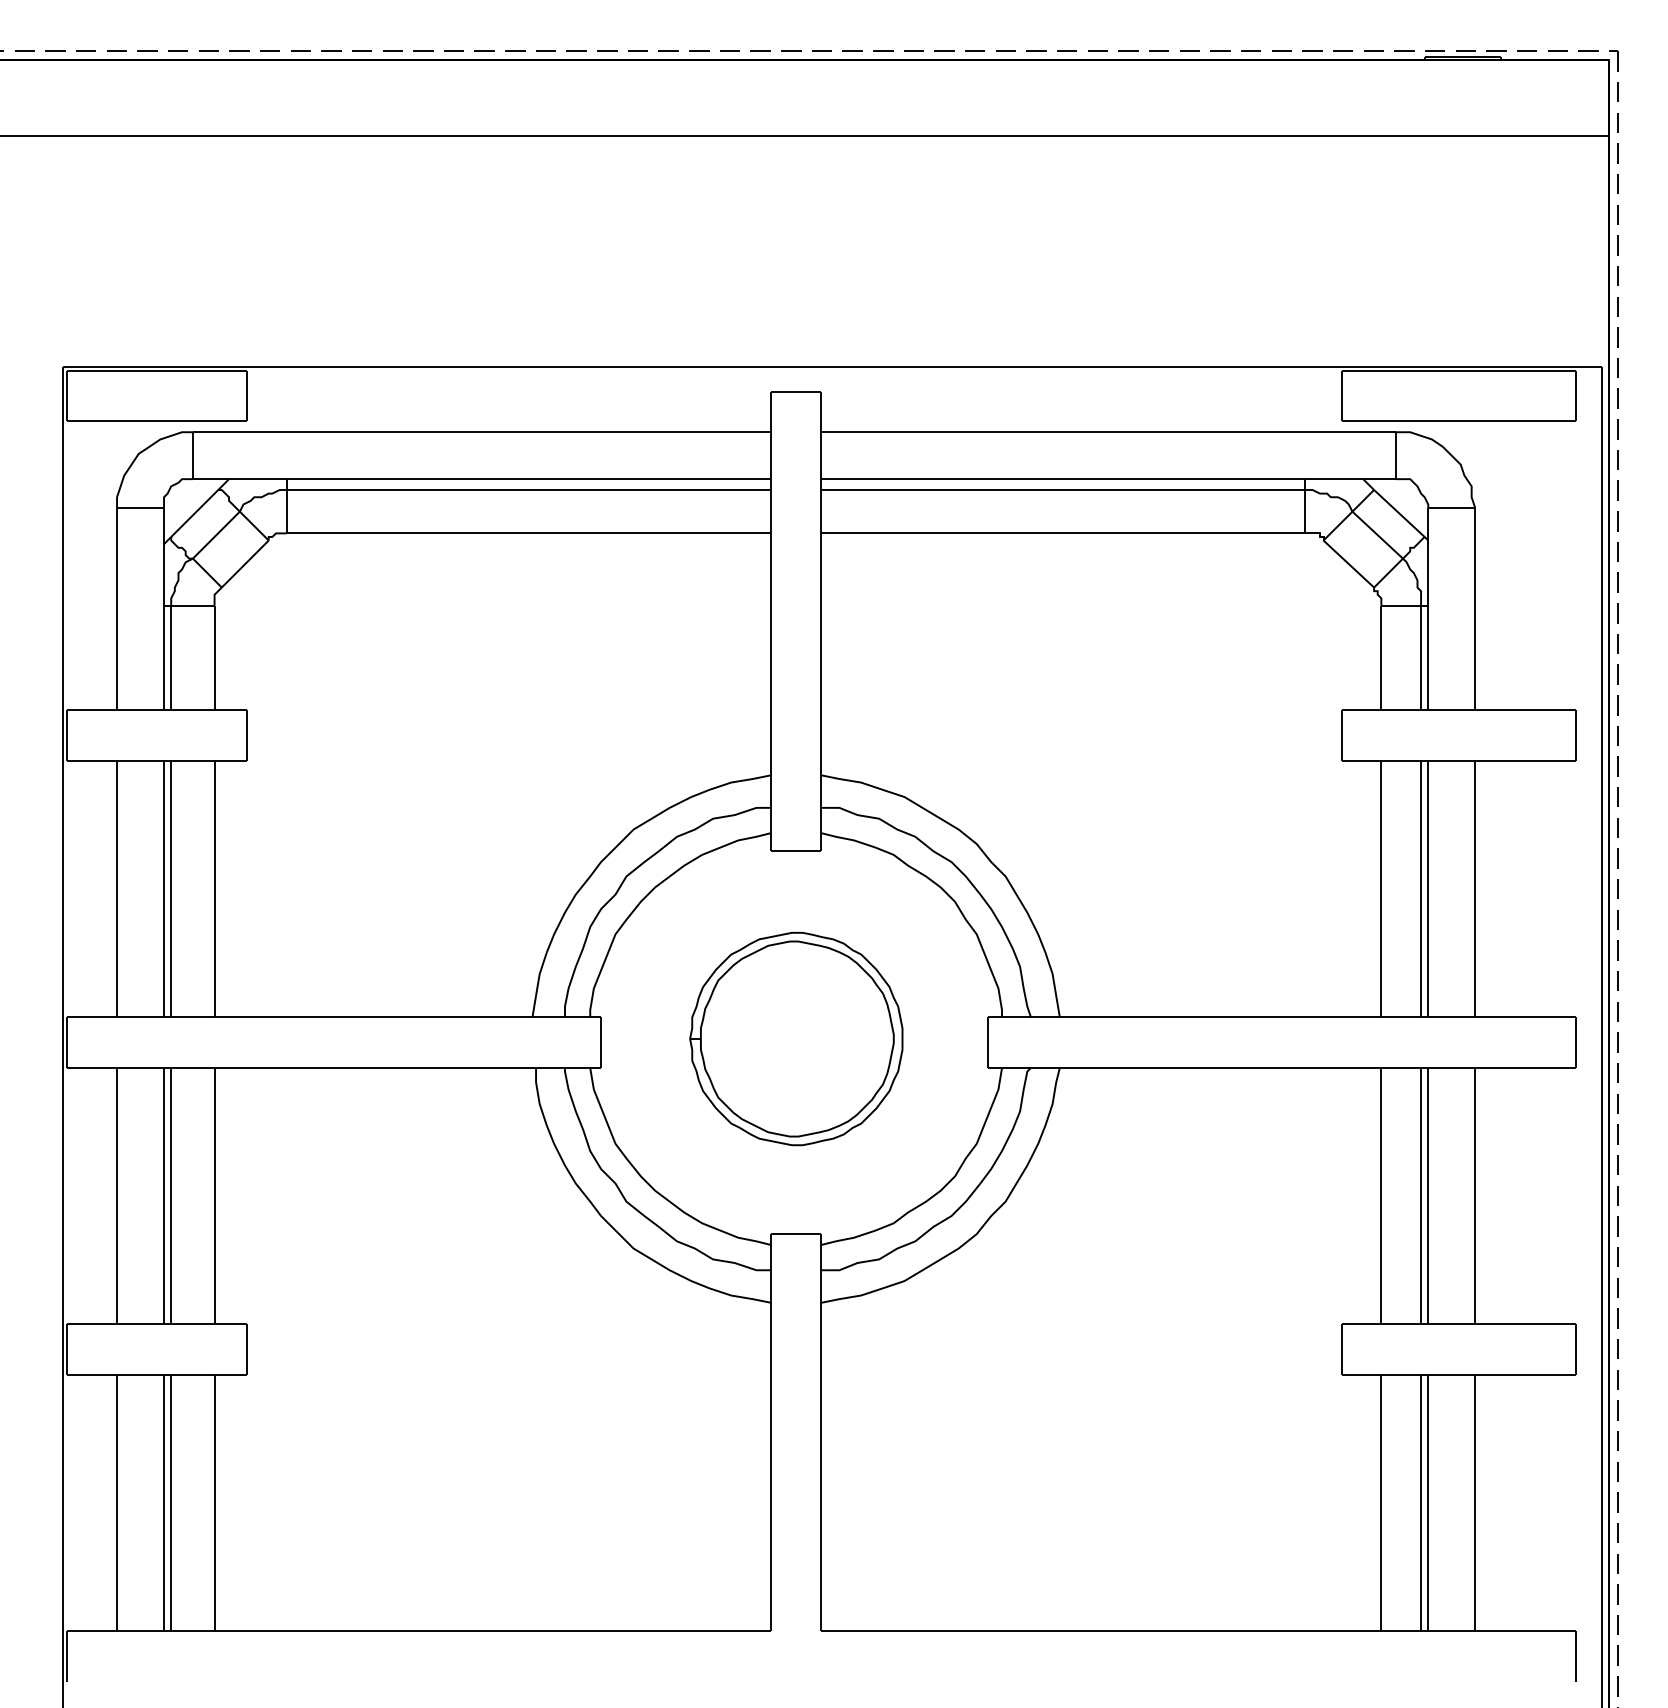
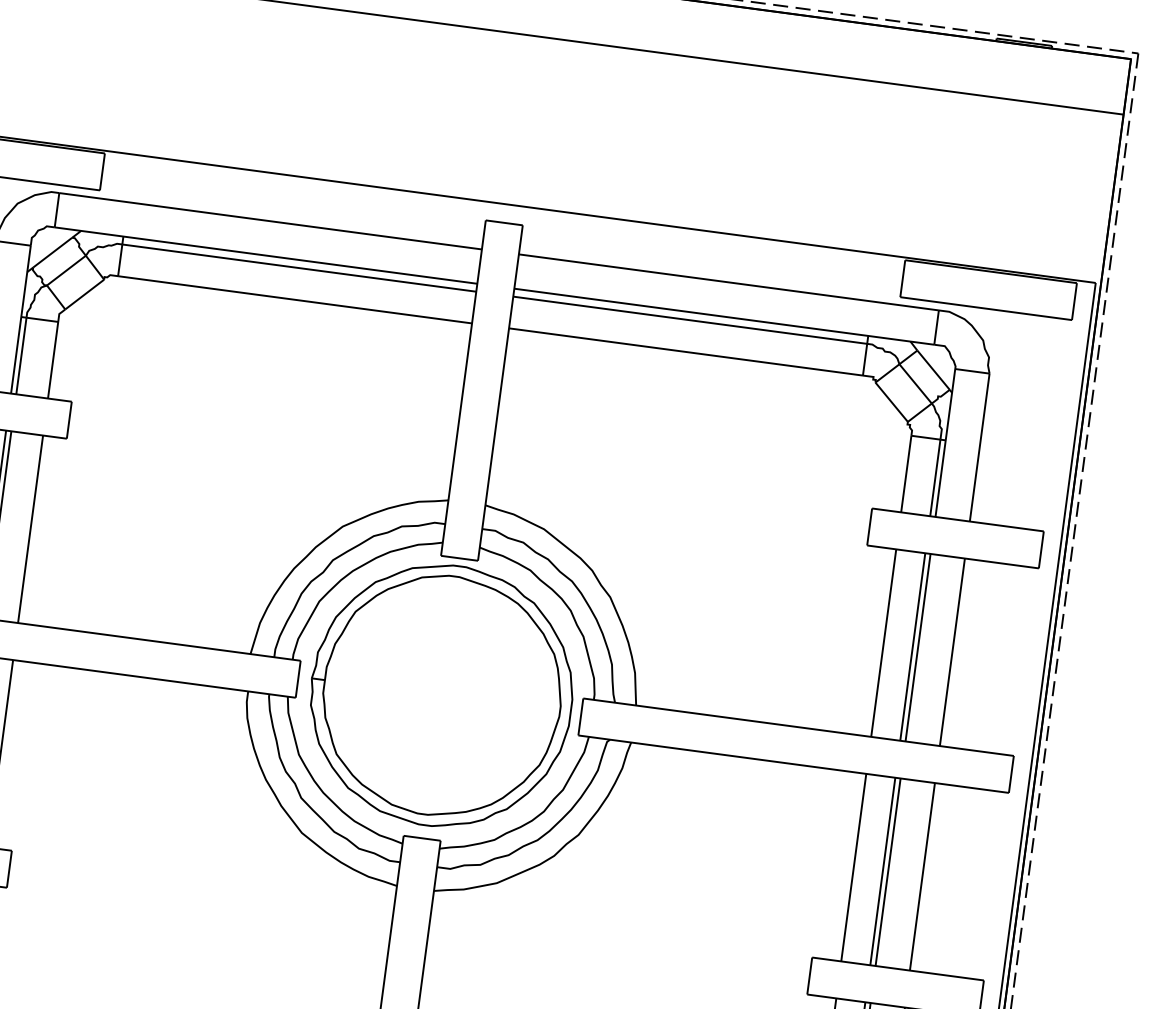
part: (796, 1038) -> (441, 695), size x1.67

